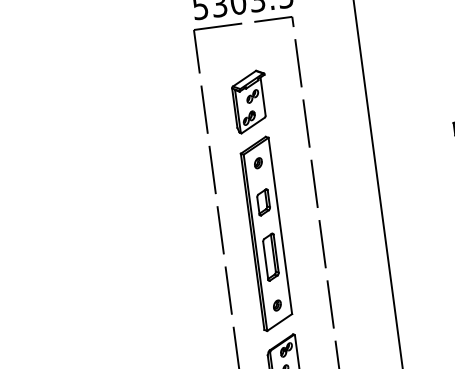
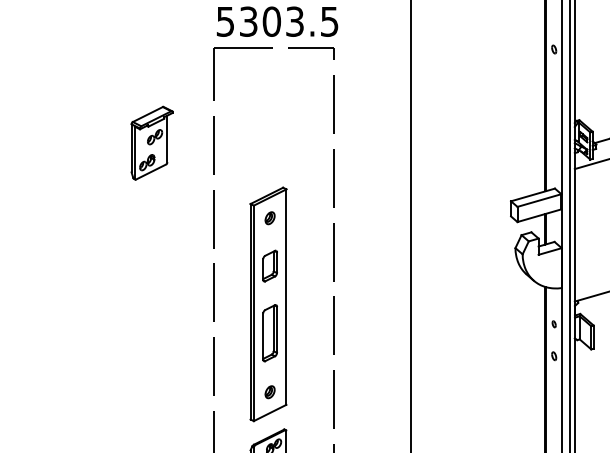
part: (250, 101) -> (151, 142), moved

